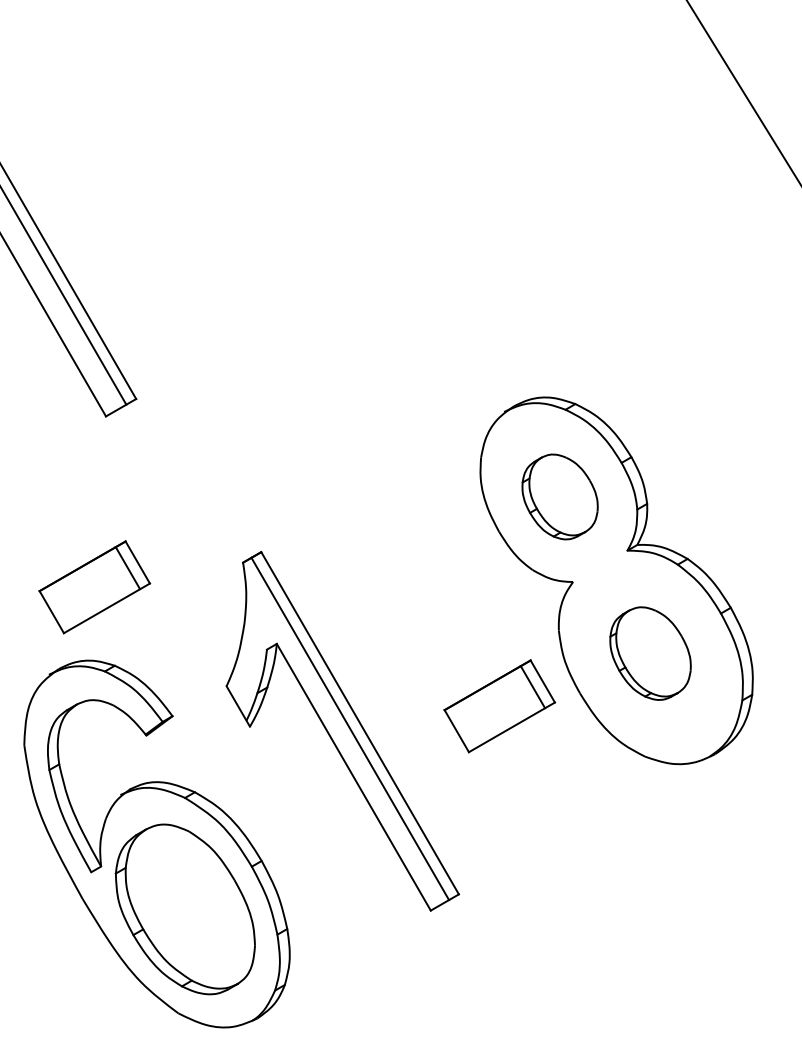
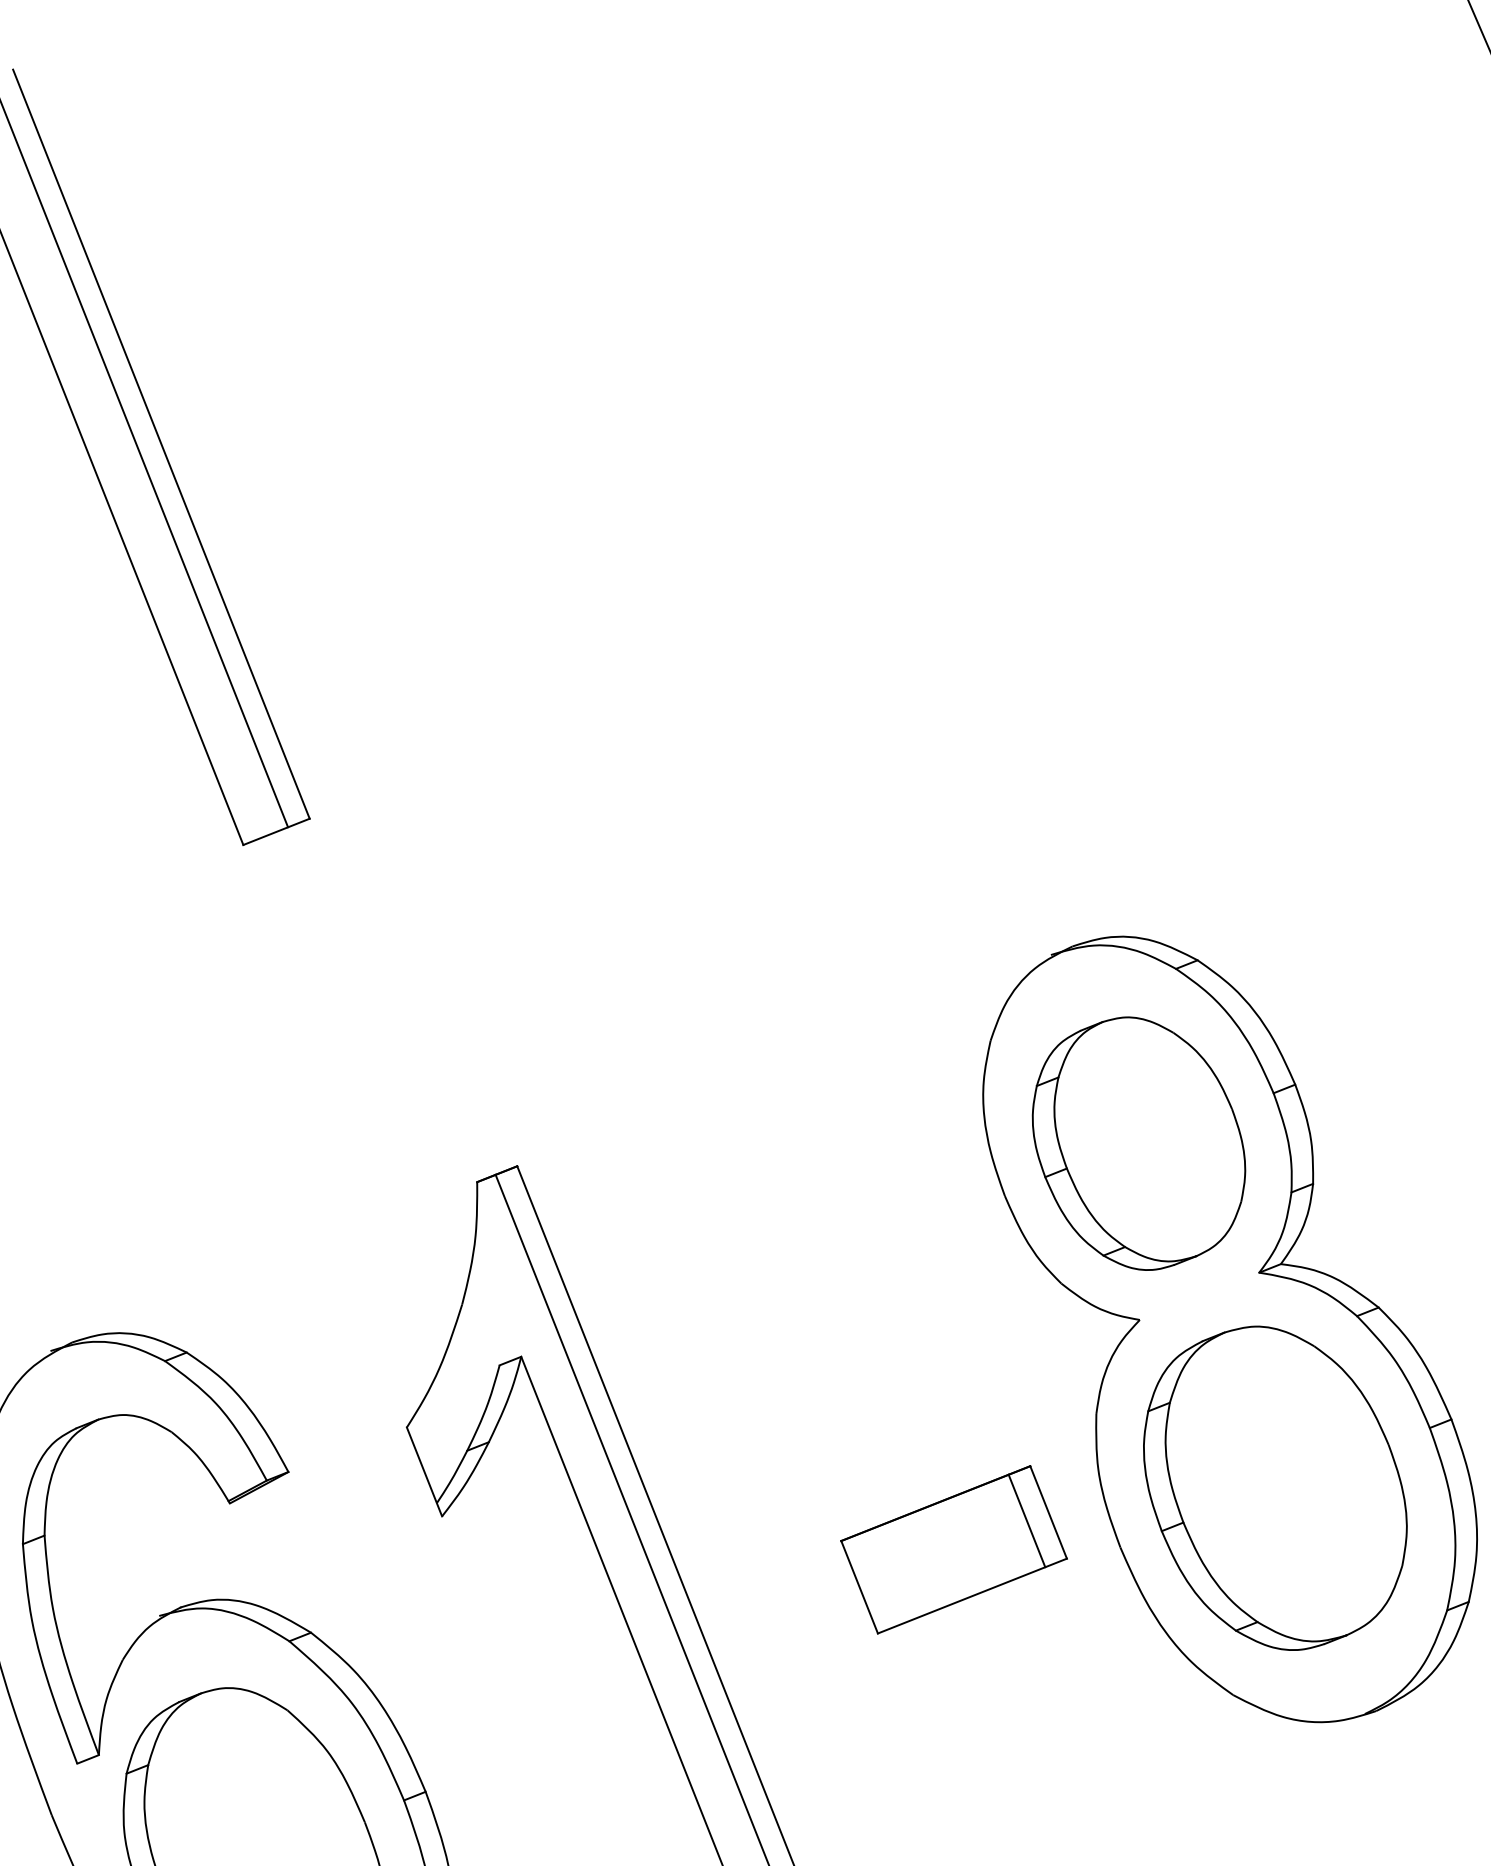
part: (559, 496) -> (1137, 1142), size x1.43
part: (94, 587) -> (168, 1187), removed
part: (650, 653) -> (1275, 1487), size x1.67

